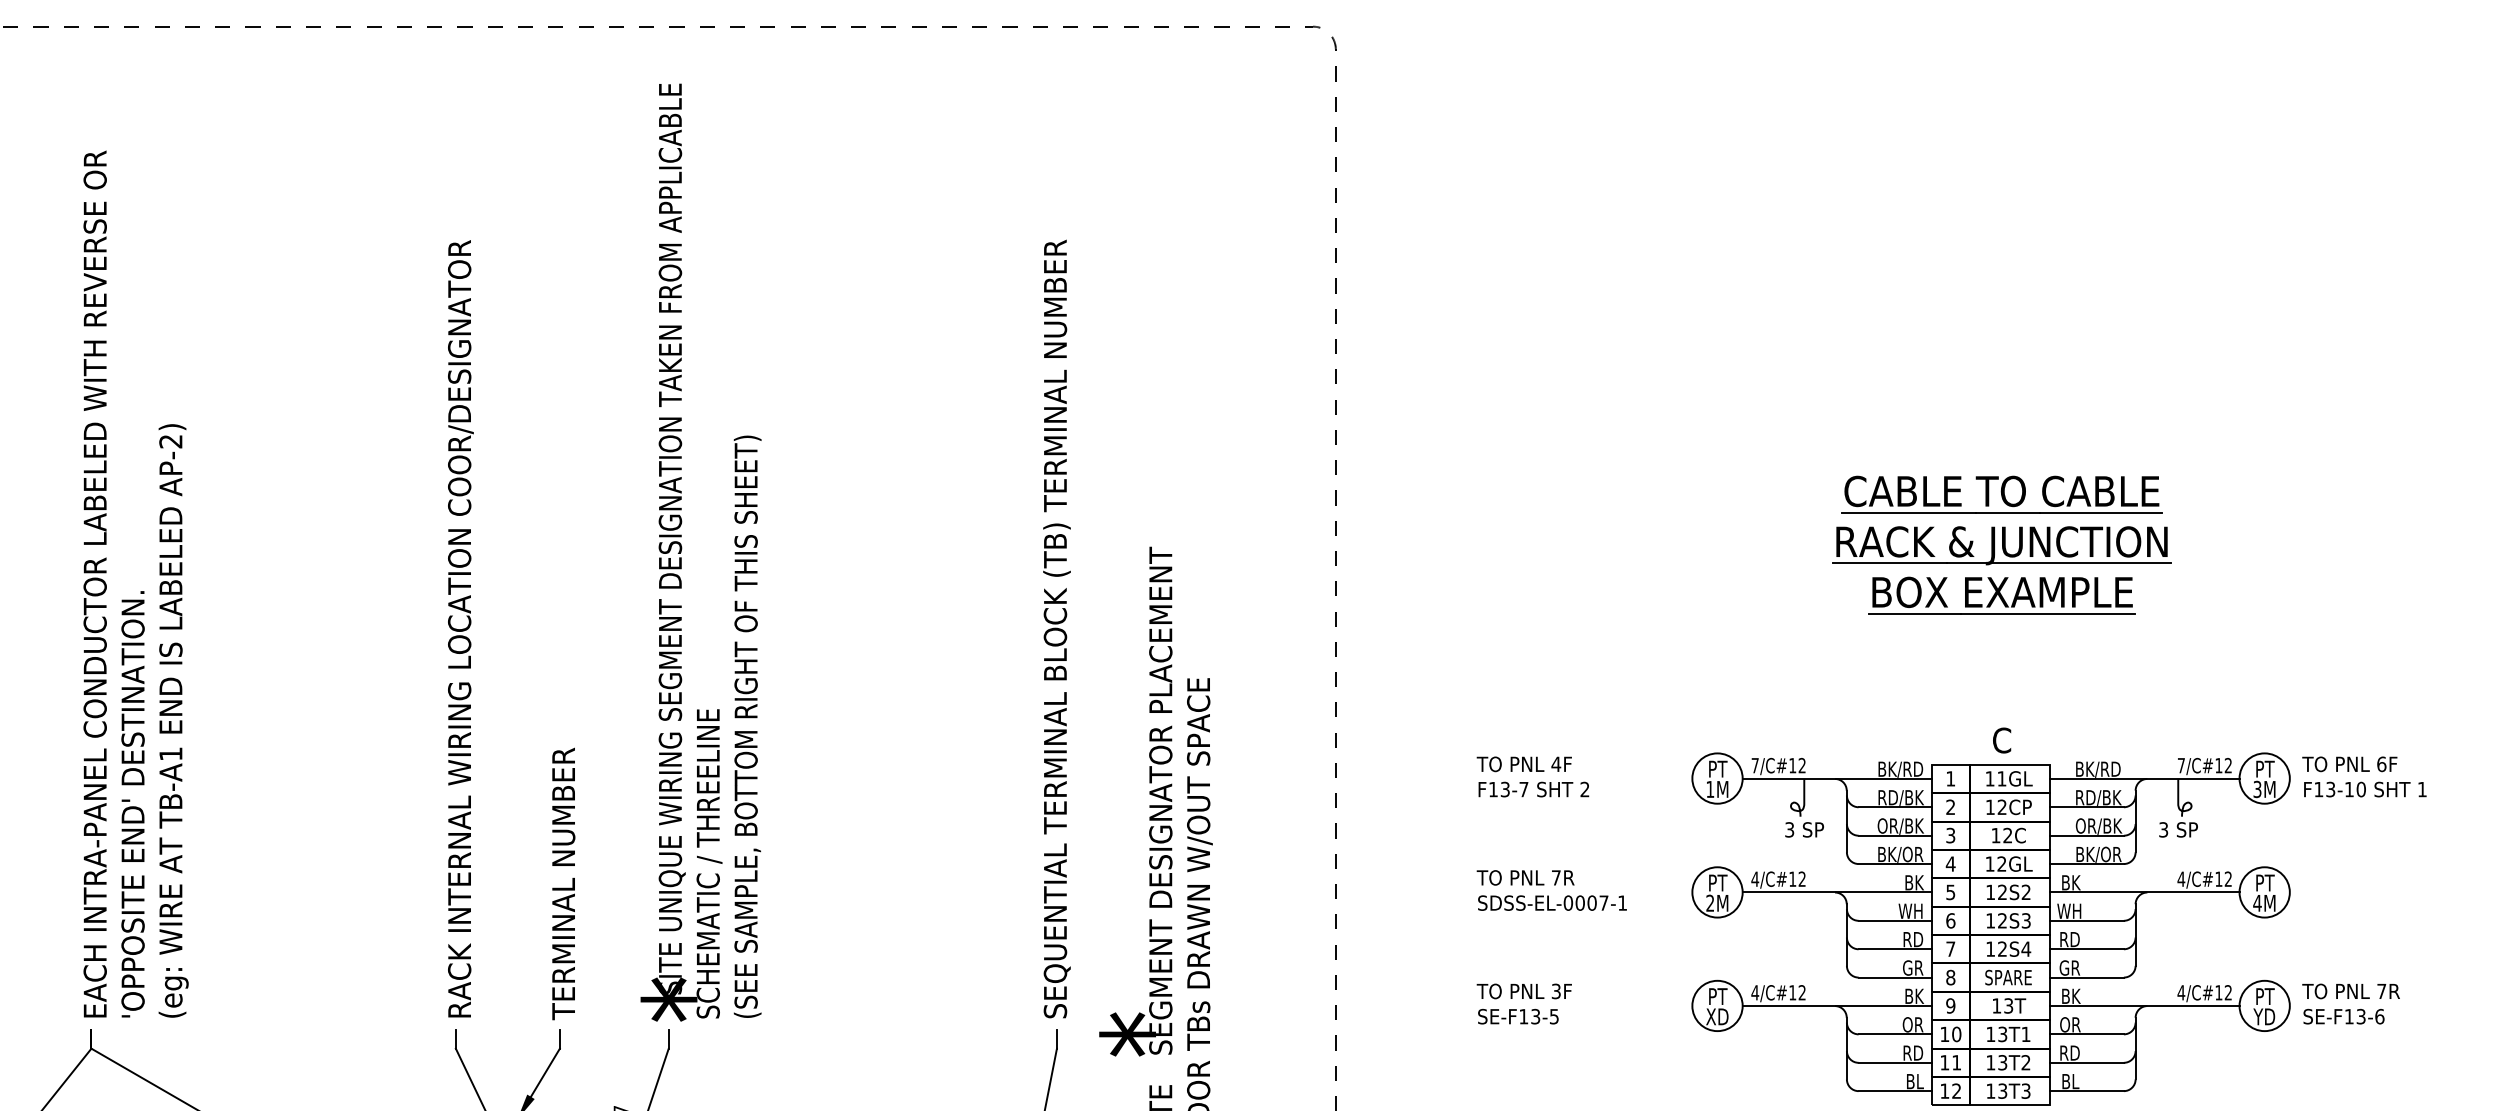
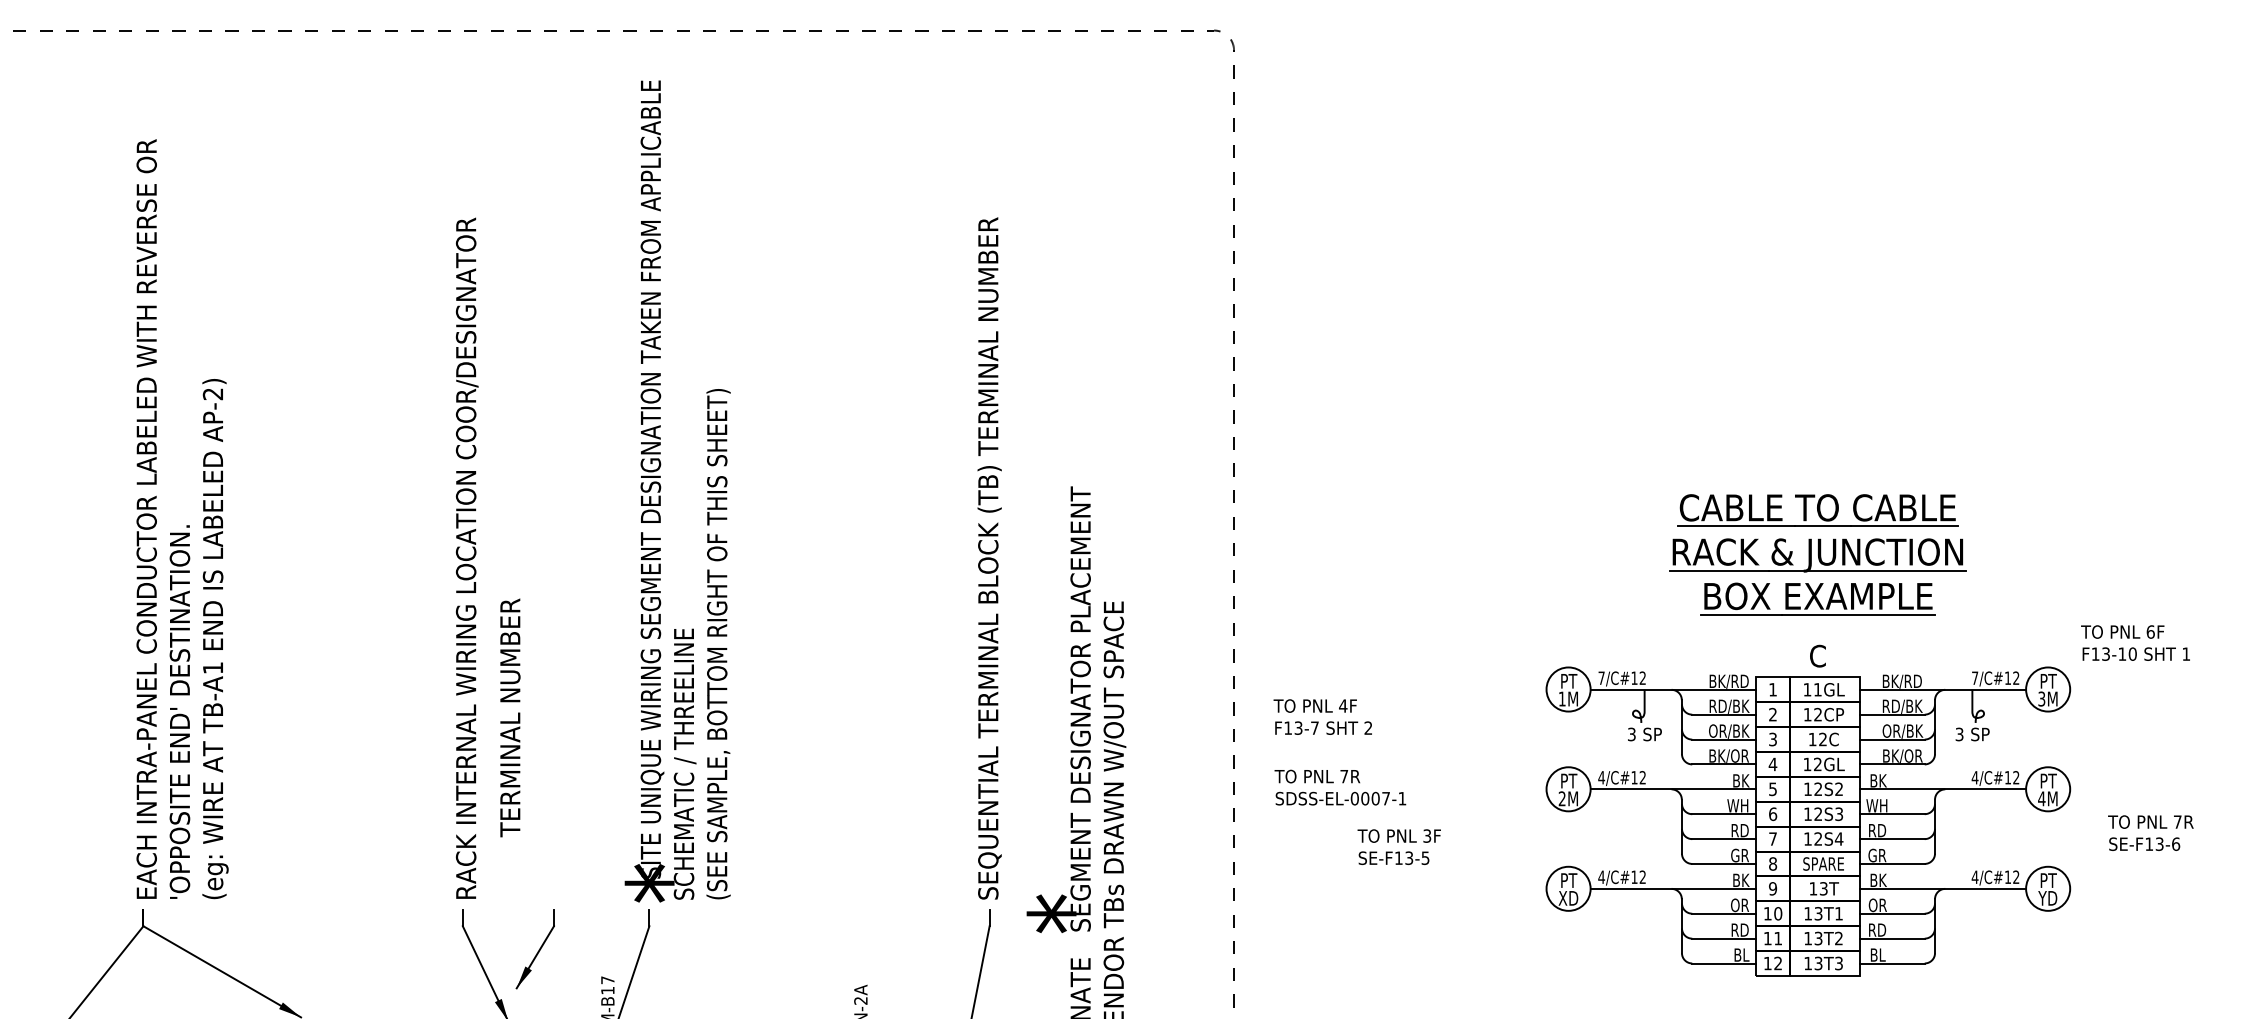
part: (2001, 544) -> (1817, 554), moved
text: (1532, 776) -> (1322, 716), moved
text: (2364, 776) -> (2135, 642), moved
text: (563, 883) -> (510, 717), moved
text: (1551, 890) -> (1340, 787), moved
text: (1523, 1003) -> (1398, 846), moved
text: (2350, 1003) -> (2150, 832), moved

